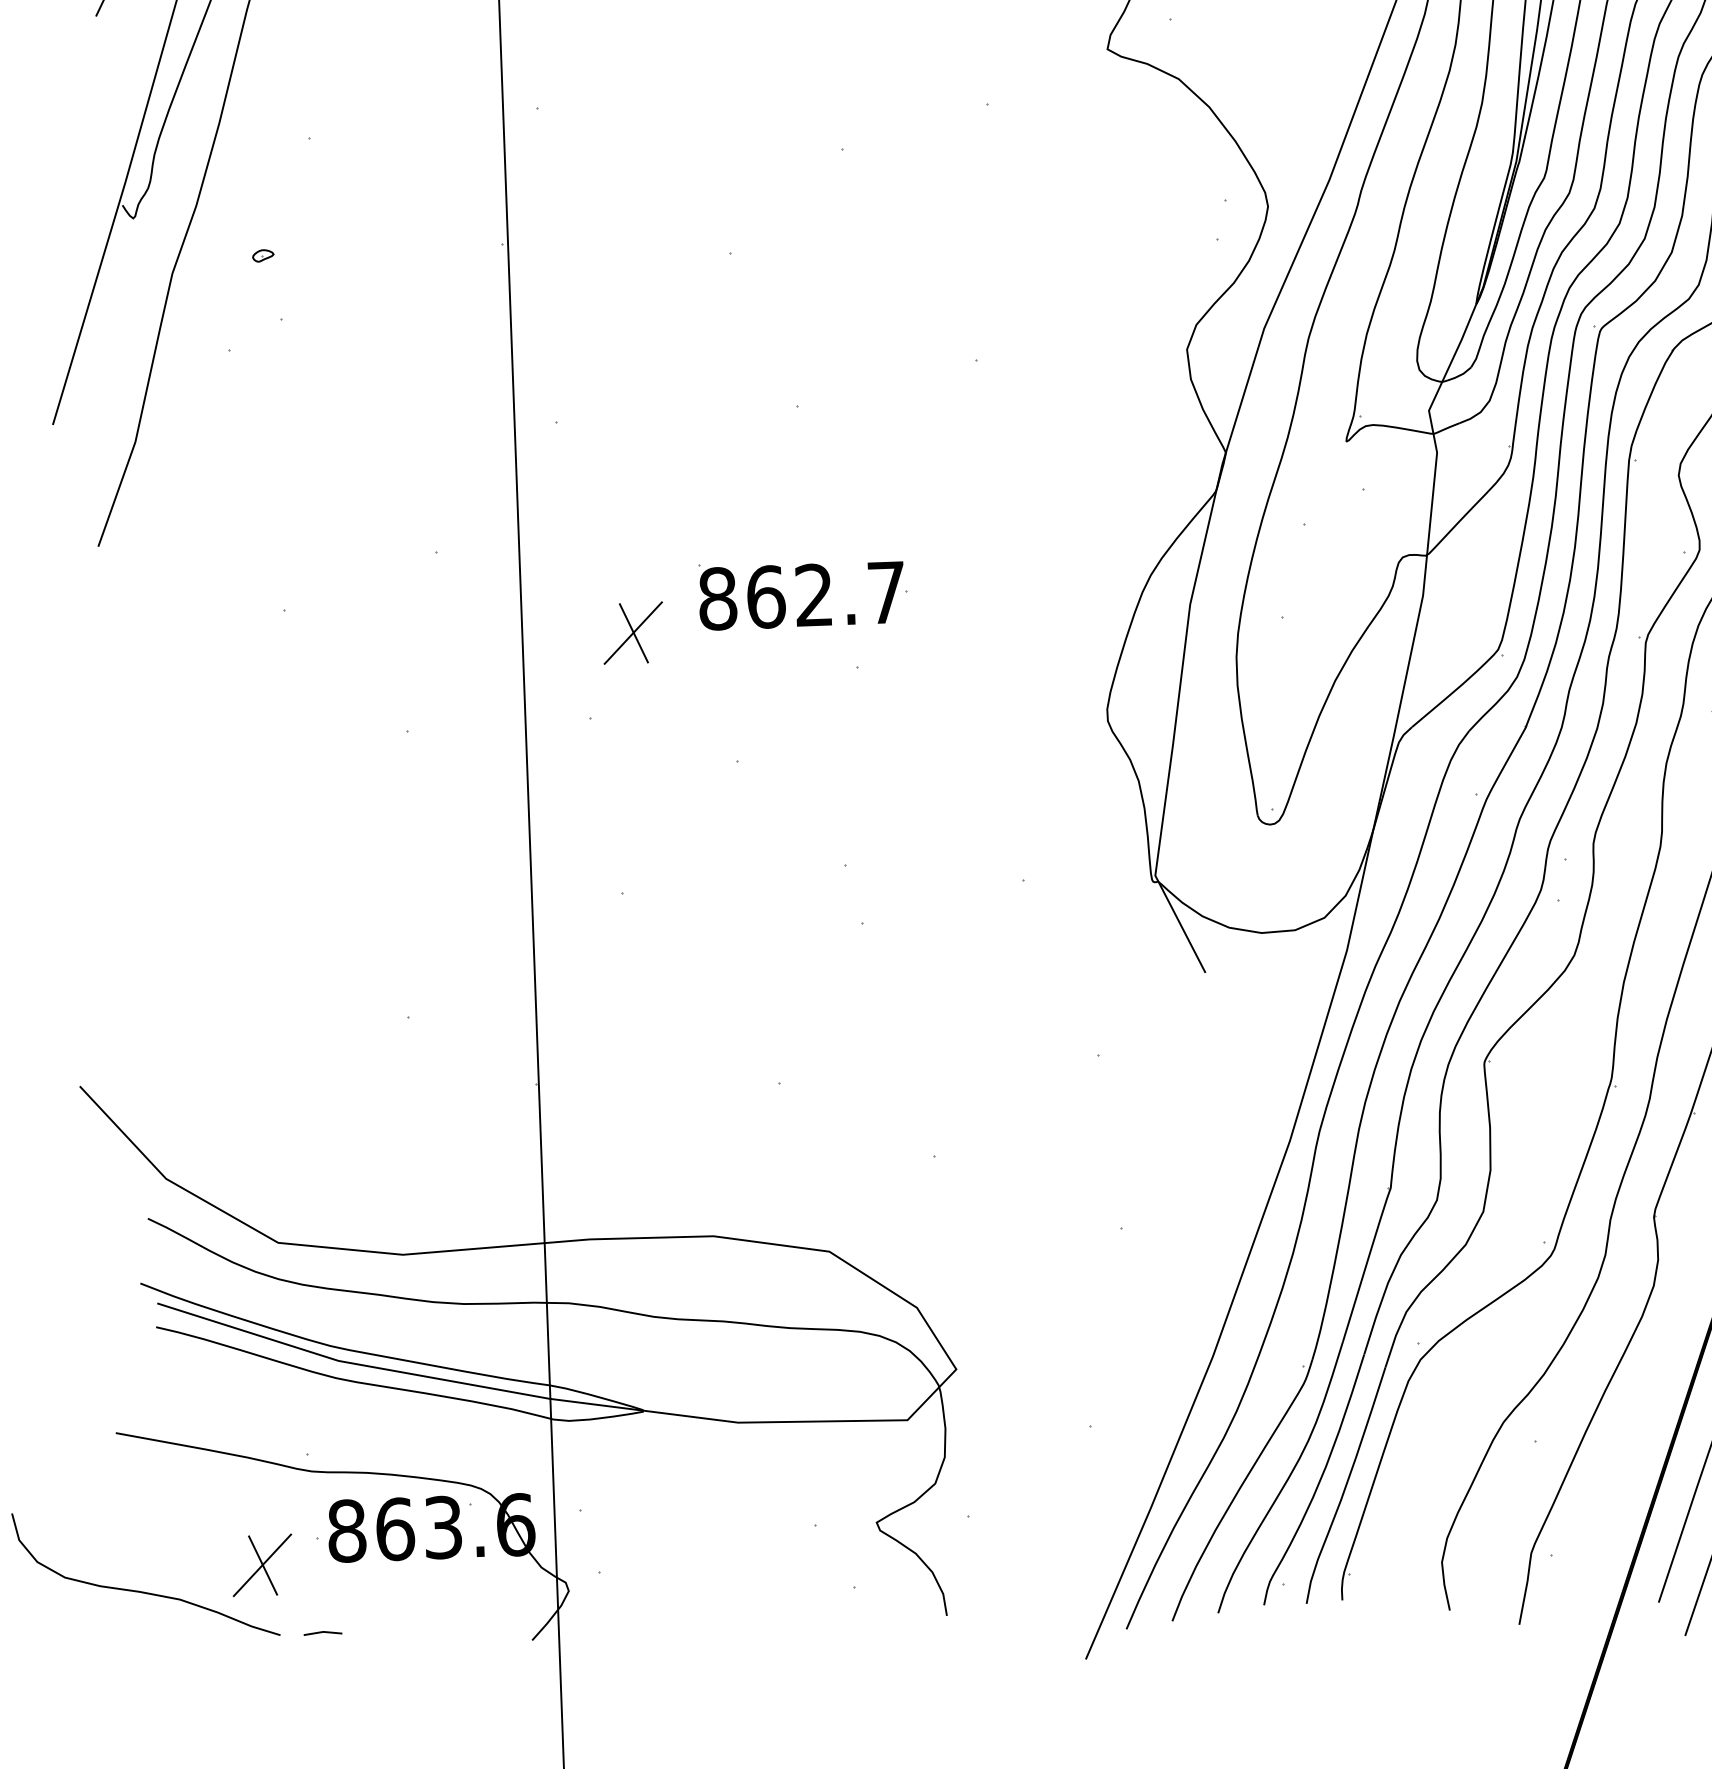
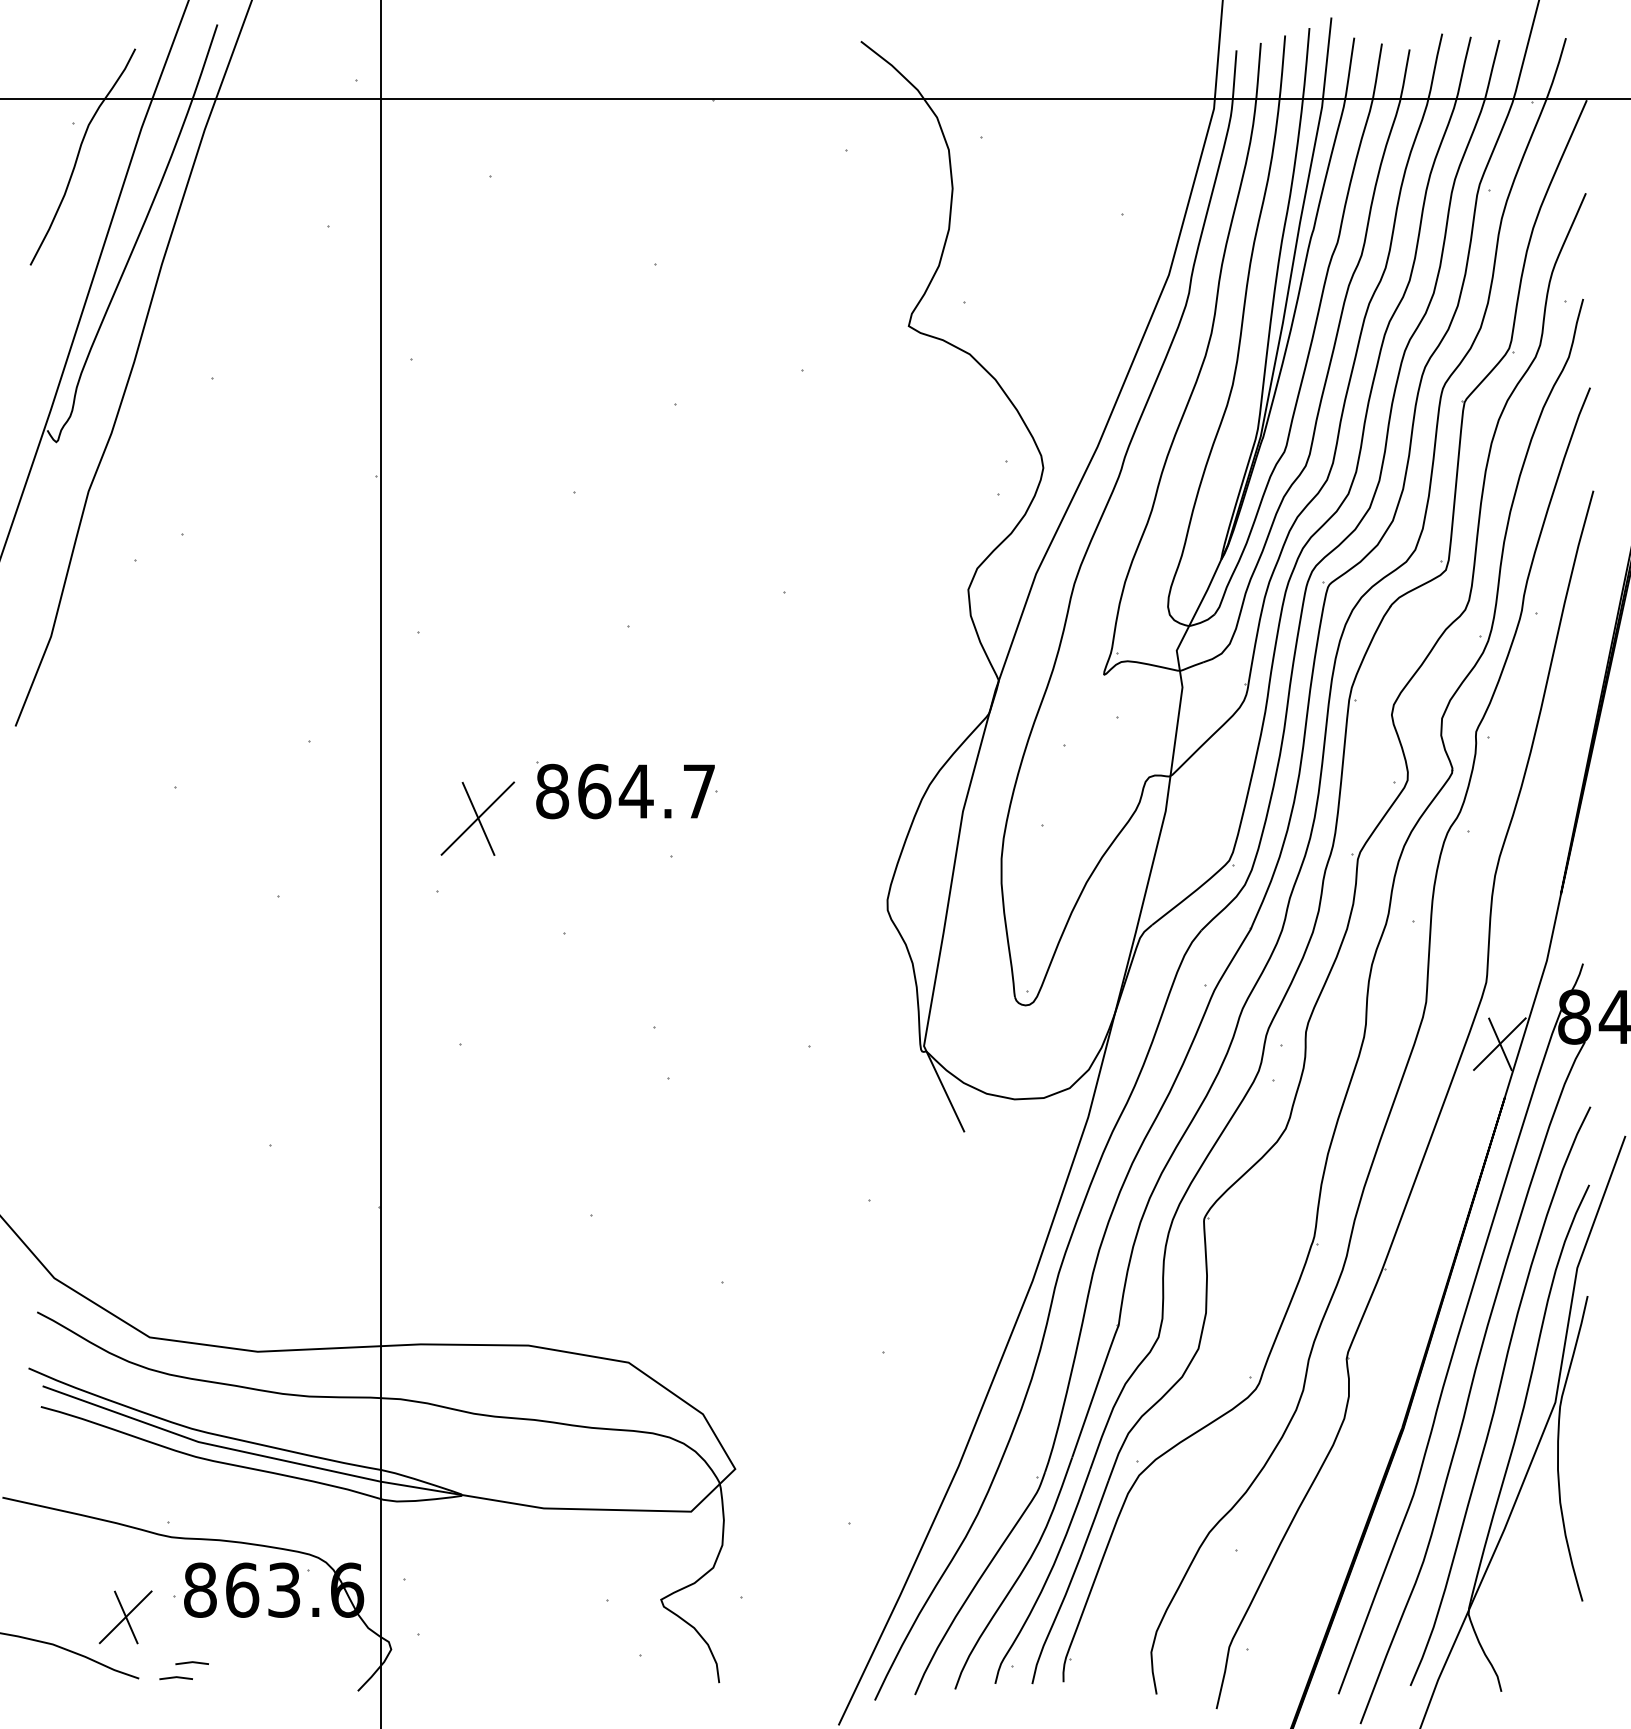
part: (263, 255) -> (168, 478), removed
text: (813, 594) -> (635, 790), 862.7 -> 864.7
part: (632, 632) -> (477, 818), size x1.4
line: (339, 1615) -> (191, 1663), added

